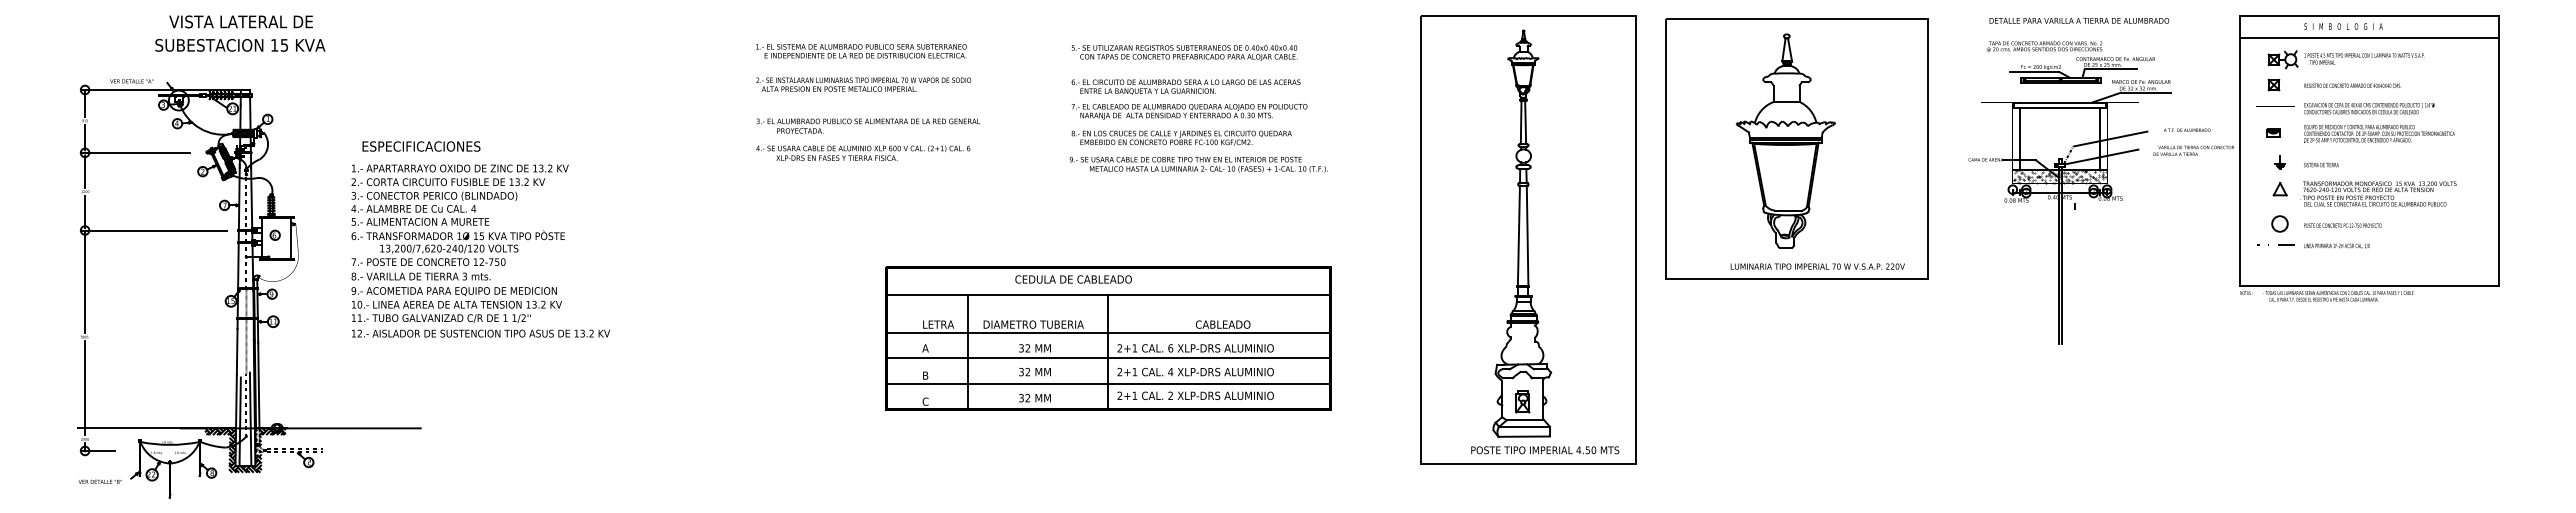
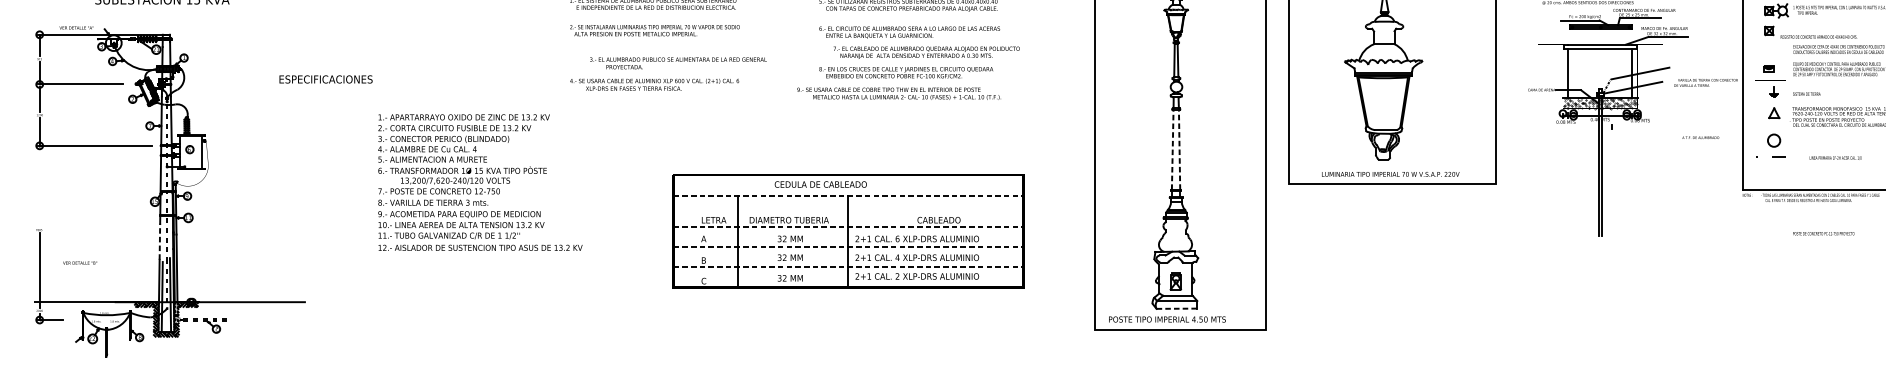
text: (2352, 85) -> (1818, 36), moved
line: (2275, 106) -> (1770, 80), moved
text: (1189, 111) -> (926, 52), moved
text: (868, 125) -> (678, 62), moved
text: (2187, 129) -> (1701, 137), moved
text: (421, 146) -> (326, 79), moved
text: (1198, 164) -> (898, 93), moved
text: (2342, 225) -> (1823, 233), moved
line: (1518, 235) -> (1172, 149), solid -> dashed
line: (1527, 235) -> (1179, 149), solid -> dashed
text: (2336, 245) -> (1835, 157), moved
text: (480, 250) -> (480, 182), moved
text: (1817, 266) -> (1390, 174), moved
line: (85, 283) -> (40, 187), removed
line: (1109, 294) -> (849, 196), solid -> dashed
line: (1109, 332) -> (849, 226), solid -> dashed
line: (237, 351) -> (160, 241), solid -> dashed
line: (1109, 358) -> (849, 246), solid -> dashed
line: (1109, 384) -> (849, 267), solid -> dashed
line: (1524, 436) -> (1177, 308), solid -> dashed
text: (1545, 450) -> (1167, 319), moved
text: (99, 481) -> (79, 262), moved

